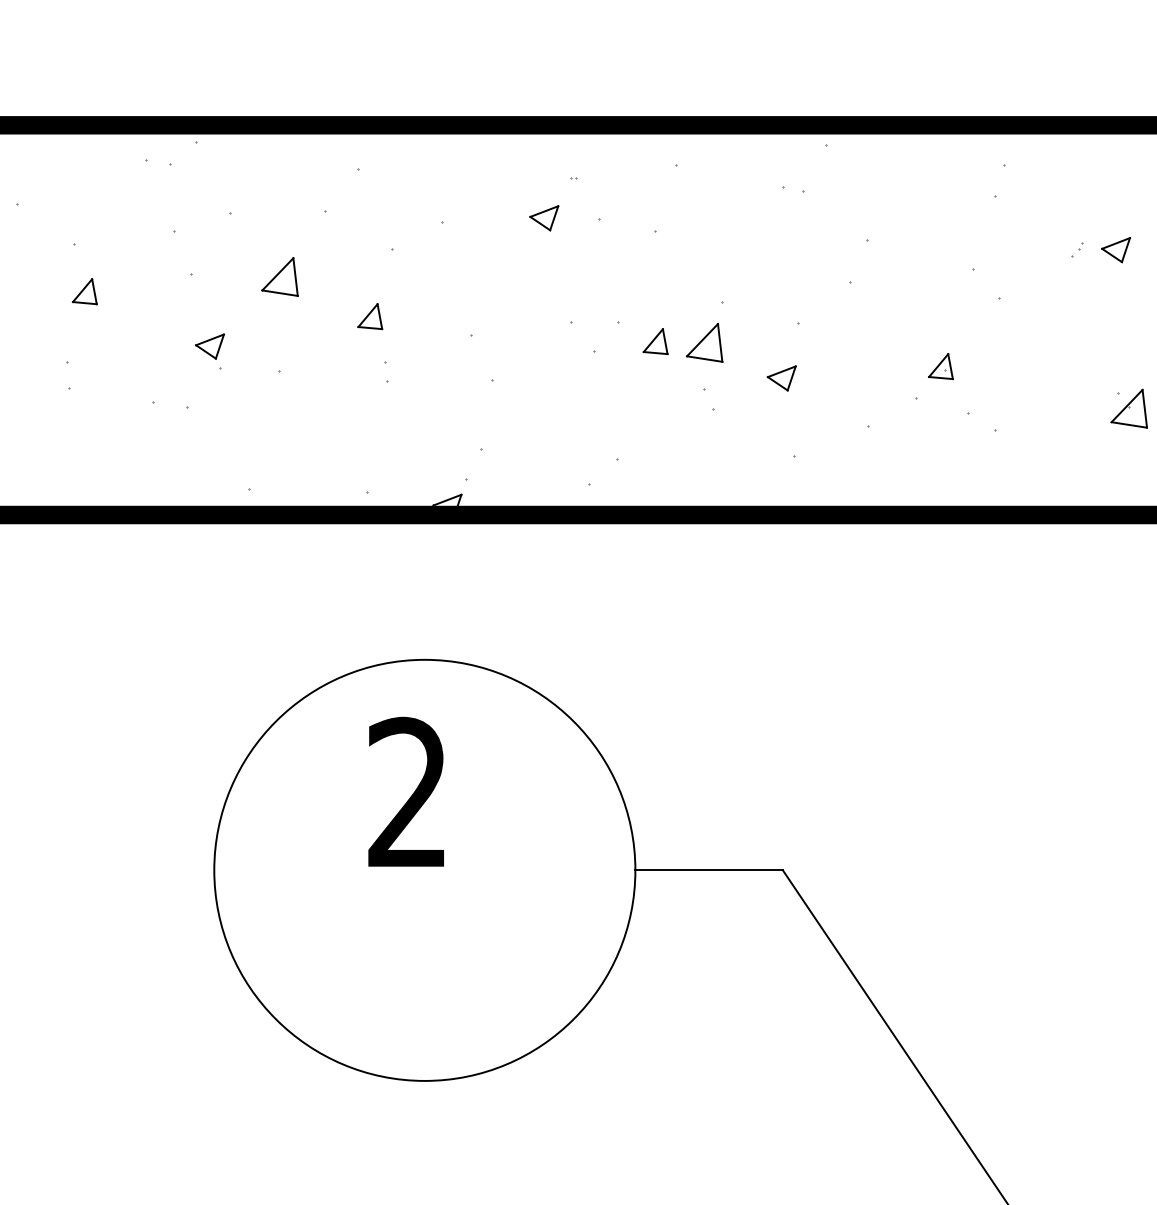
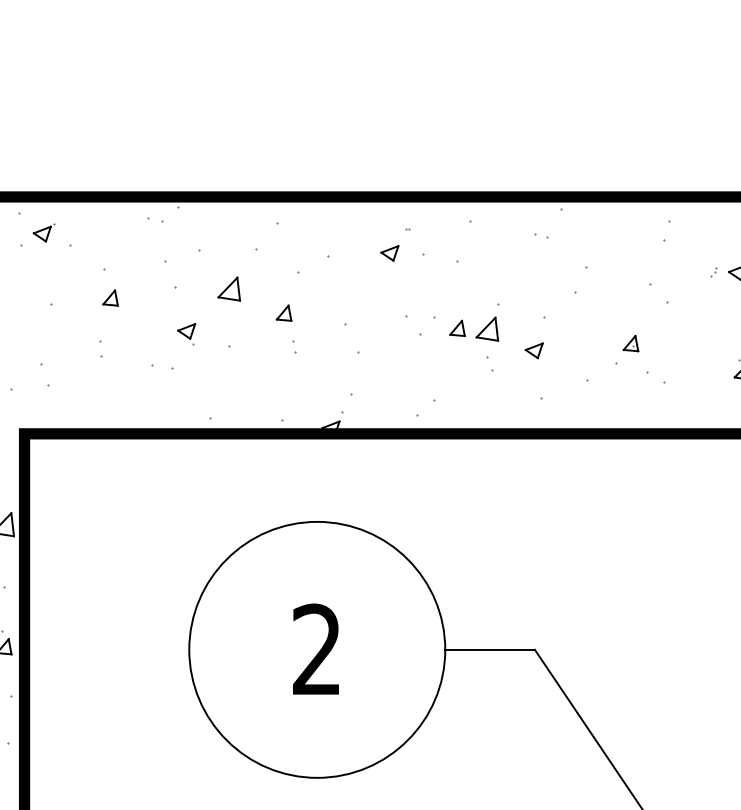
text: (405, 790) -> (315, 648), moved

